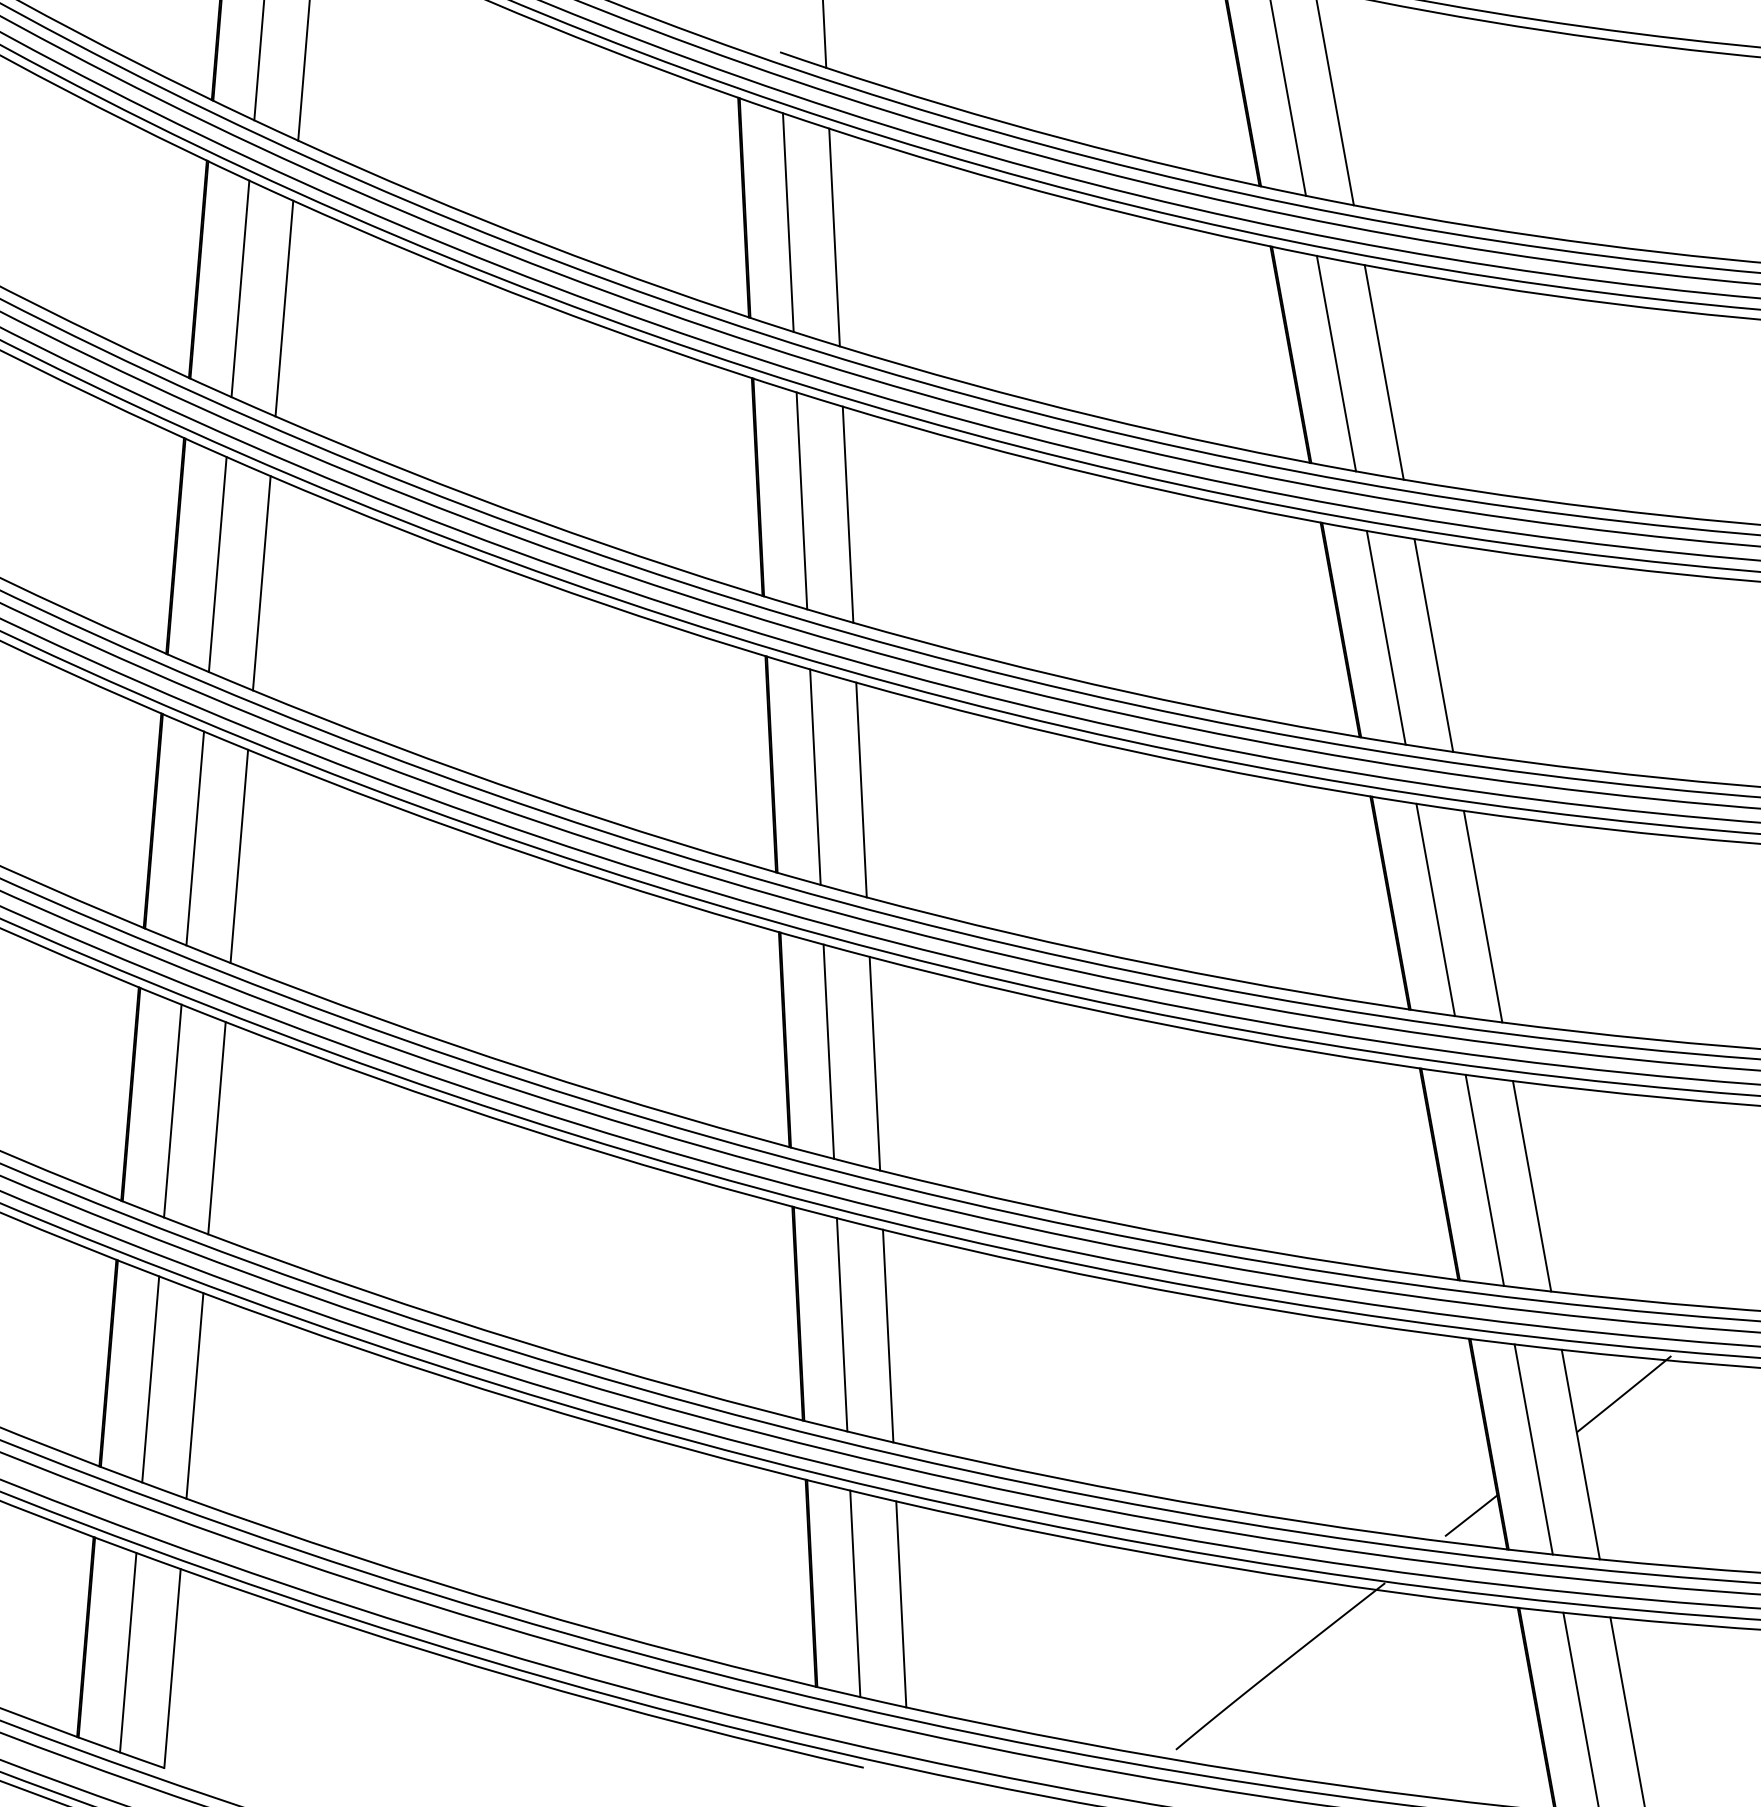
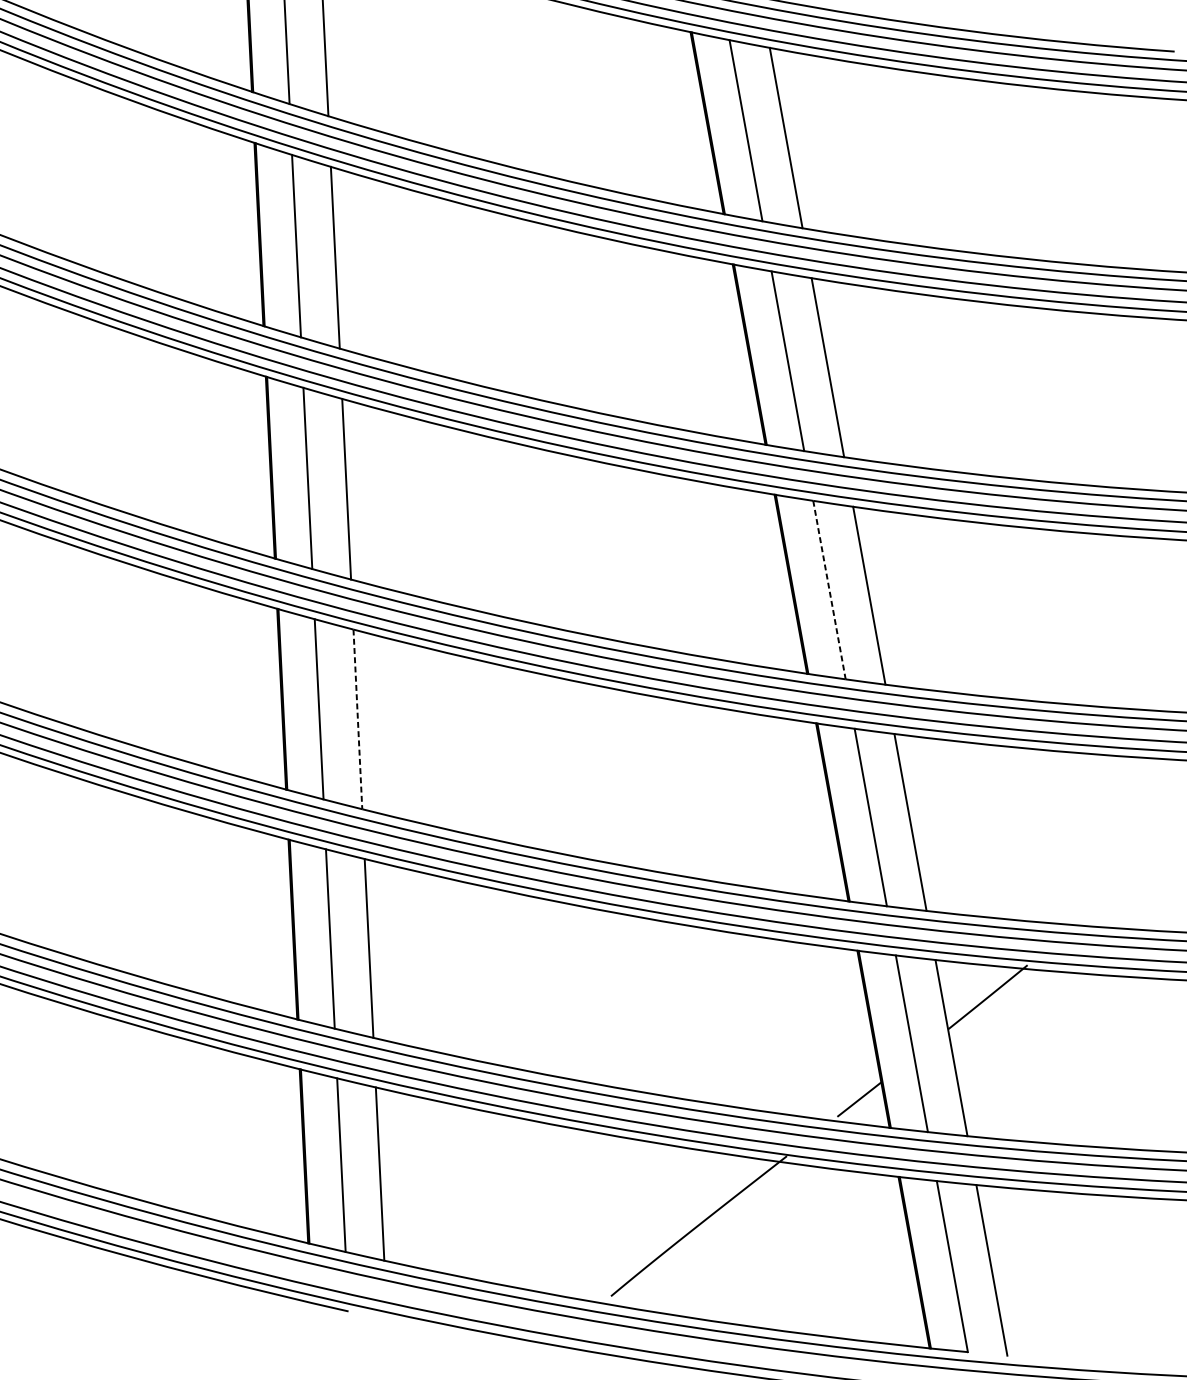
line: (1435, 909) -> (829, 589), solid -> dashed
line: (874, 1063) -> (357, 719), solid -> dashed

